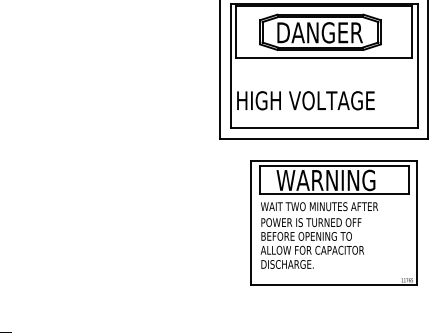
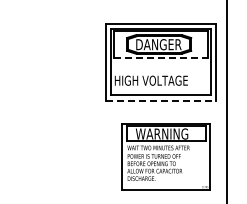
line: (324, 58) -> (161, 58), solid -> dashed
line: (324, 137) -> (161, 100), solid -> dashed
part: (332, 222) -> (165, 156), moved

